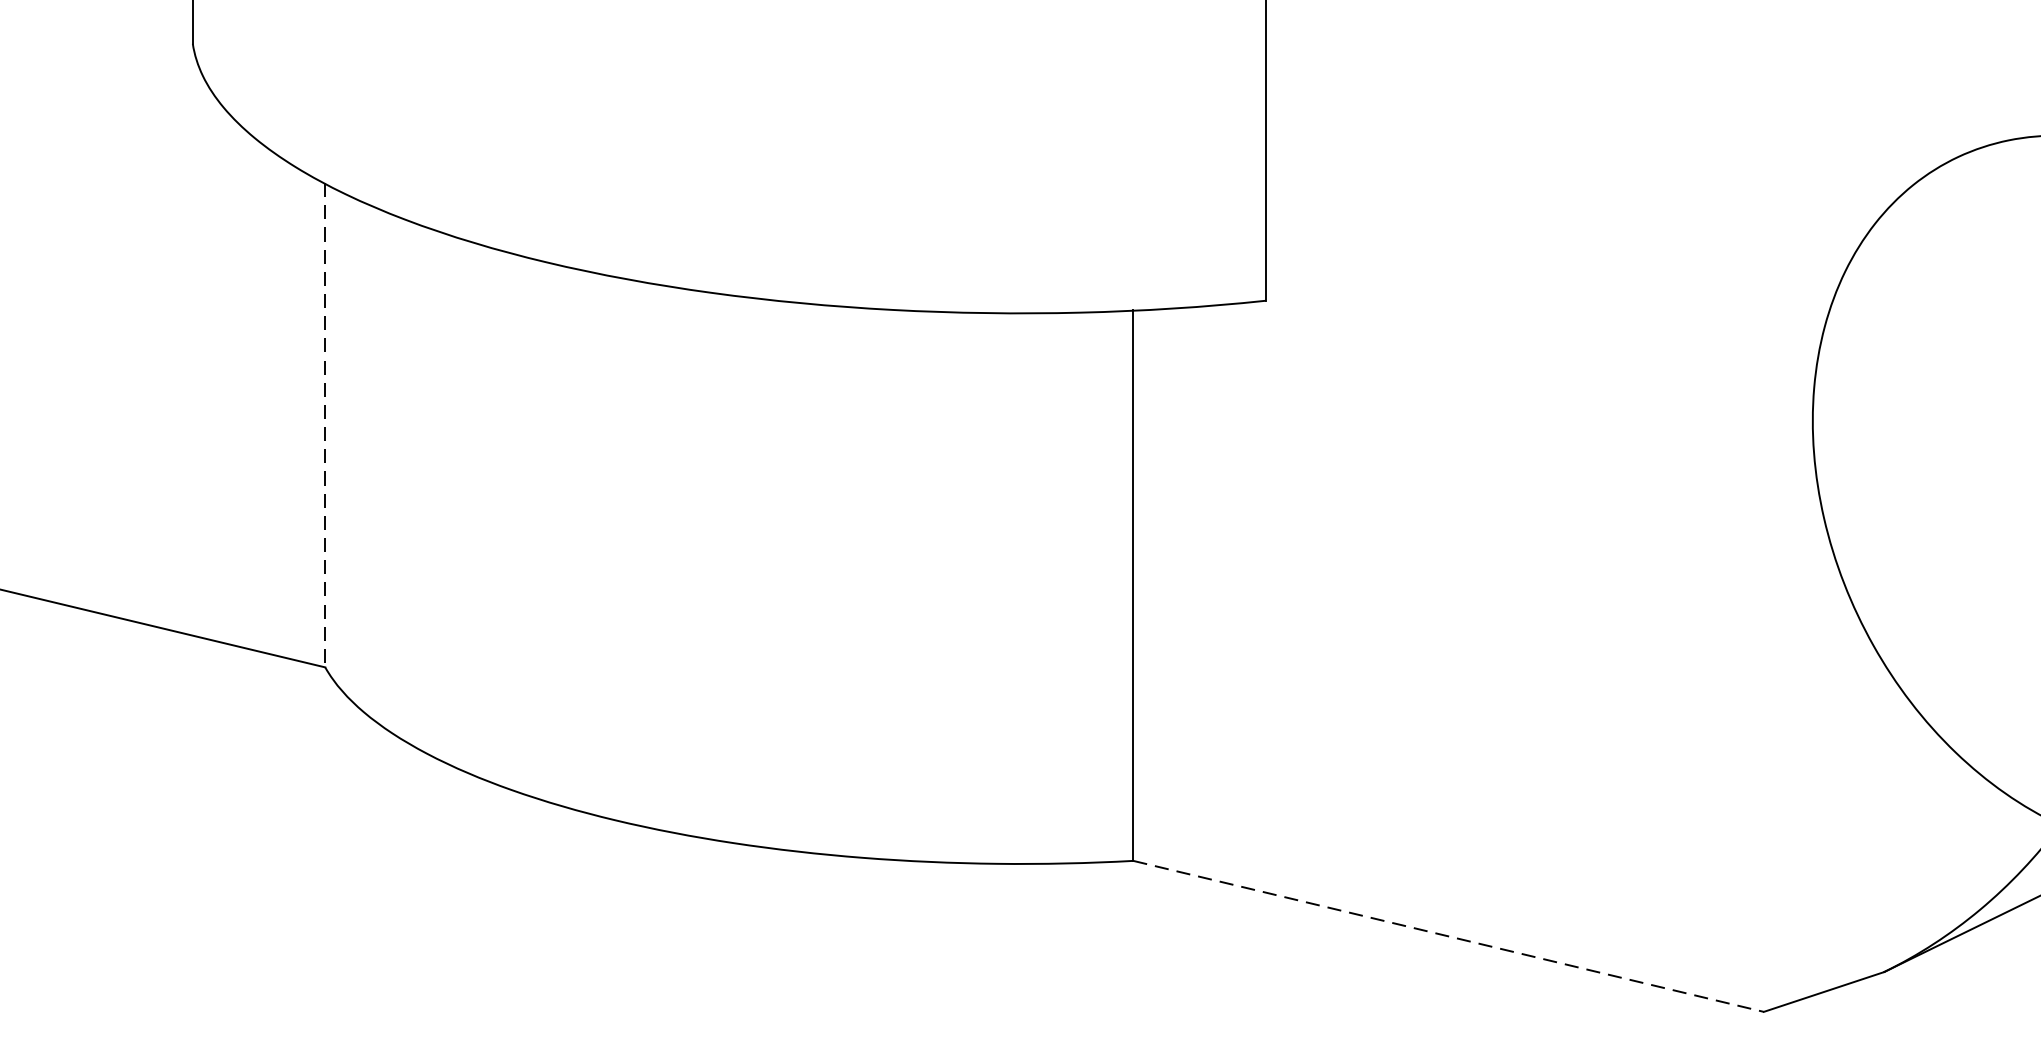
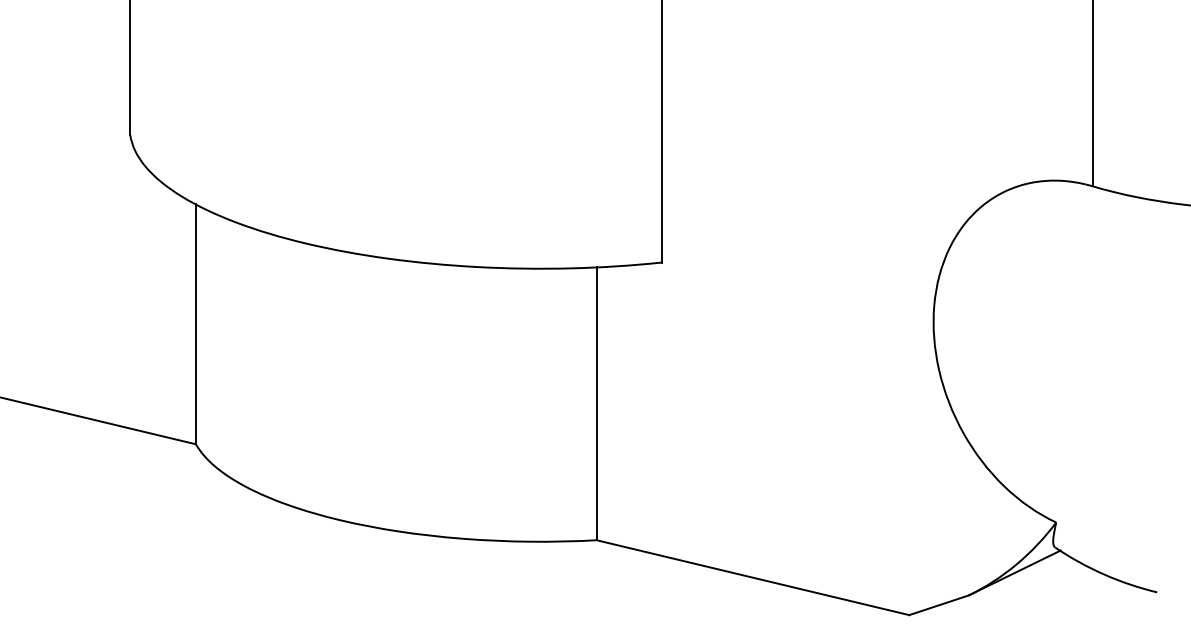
line: (324, 425) -> (195, 324), dashed -> solid
line: (1447, 936) -> (752, 577), dashed -> solid

